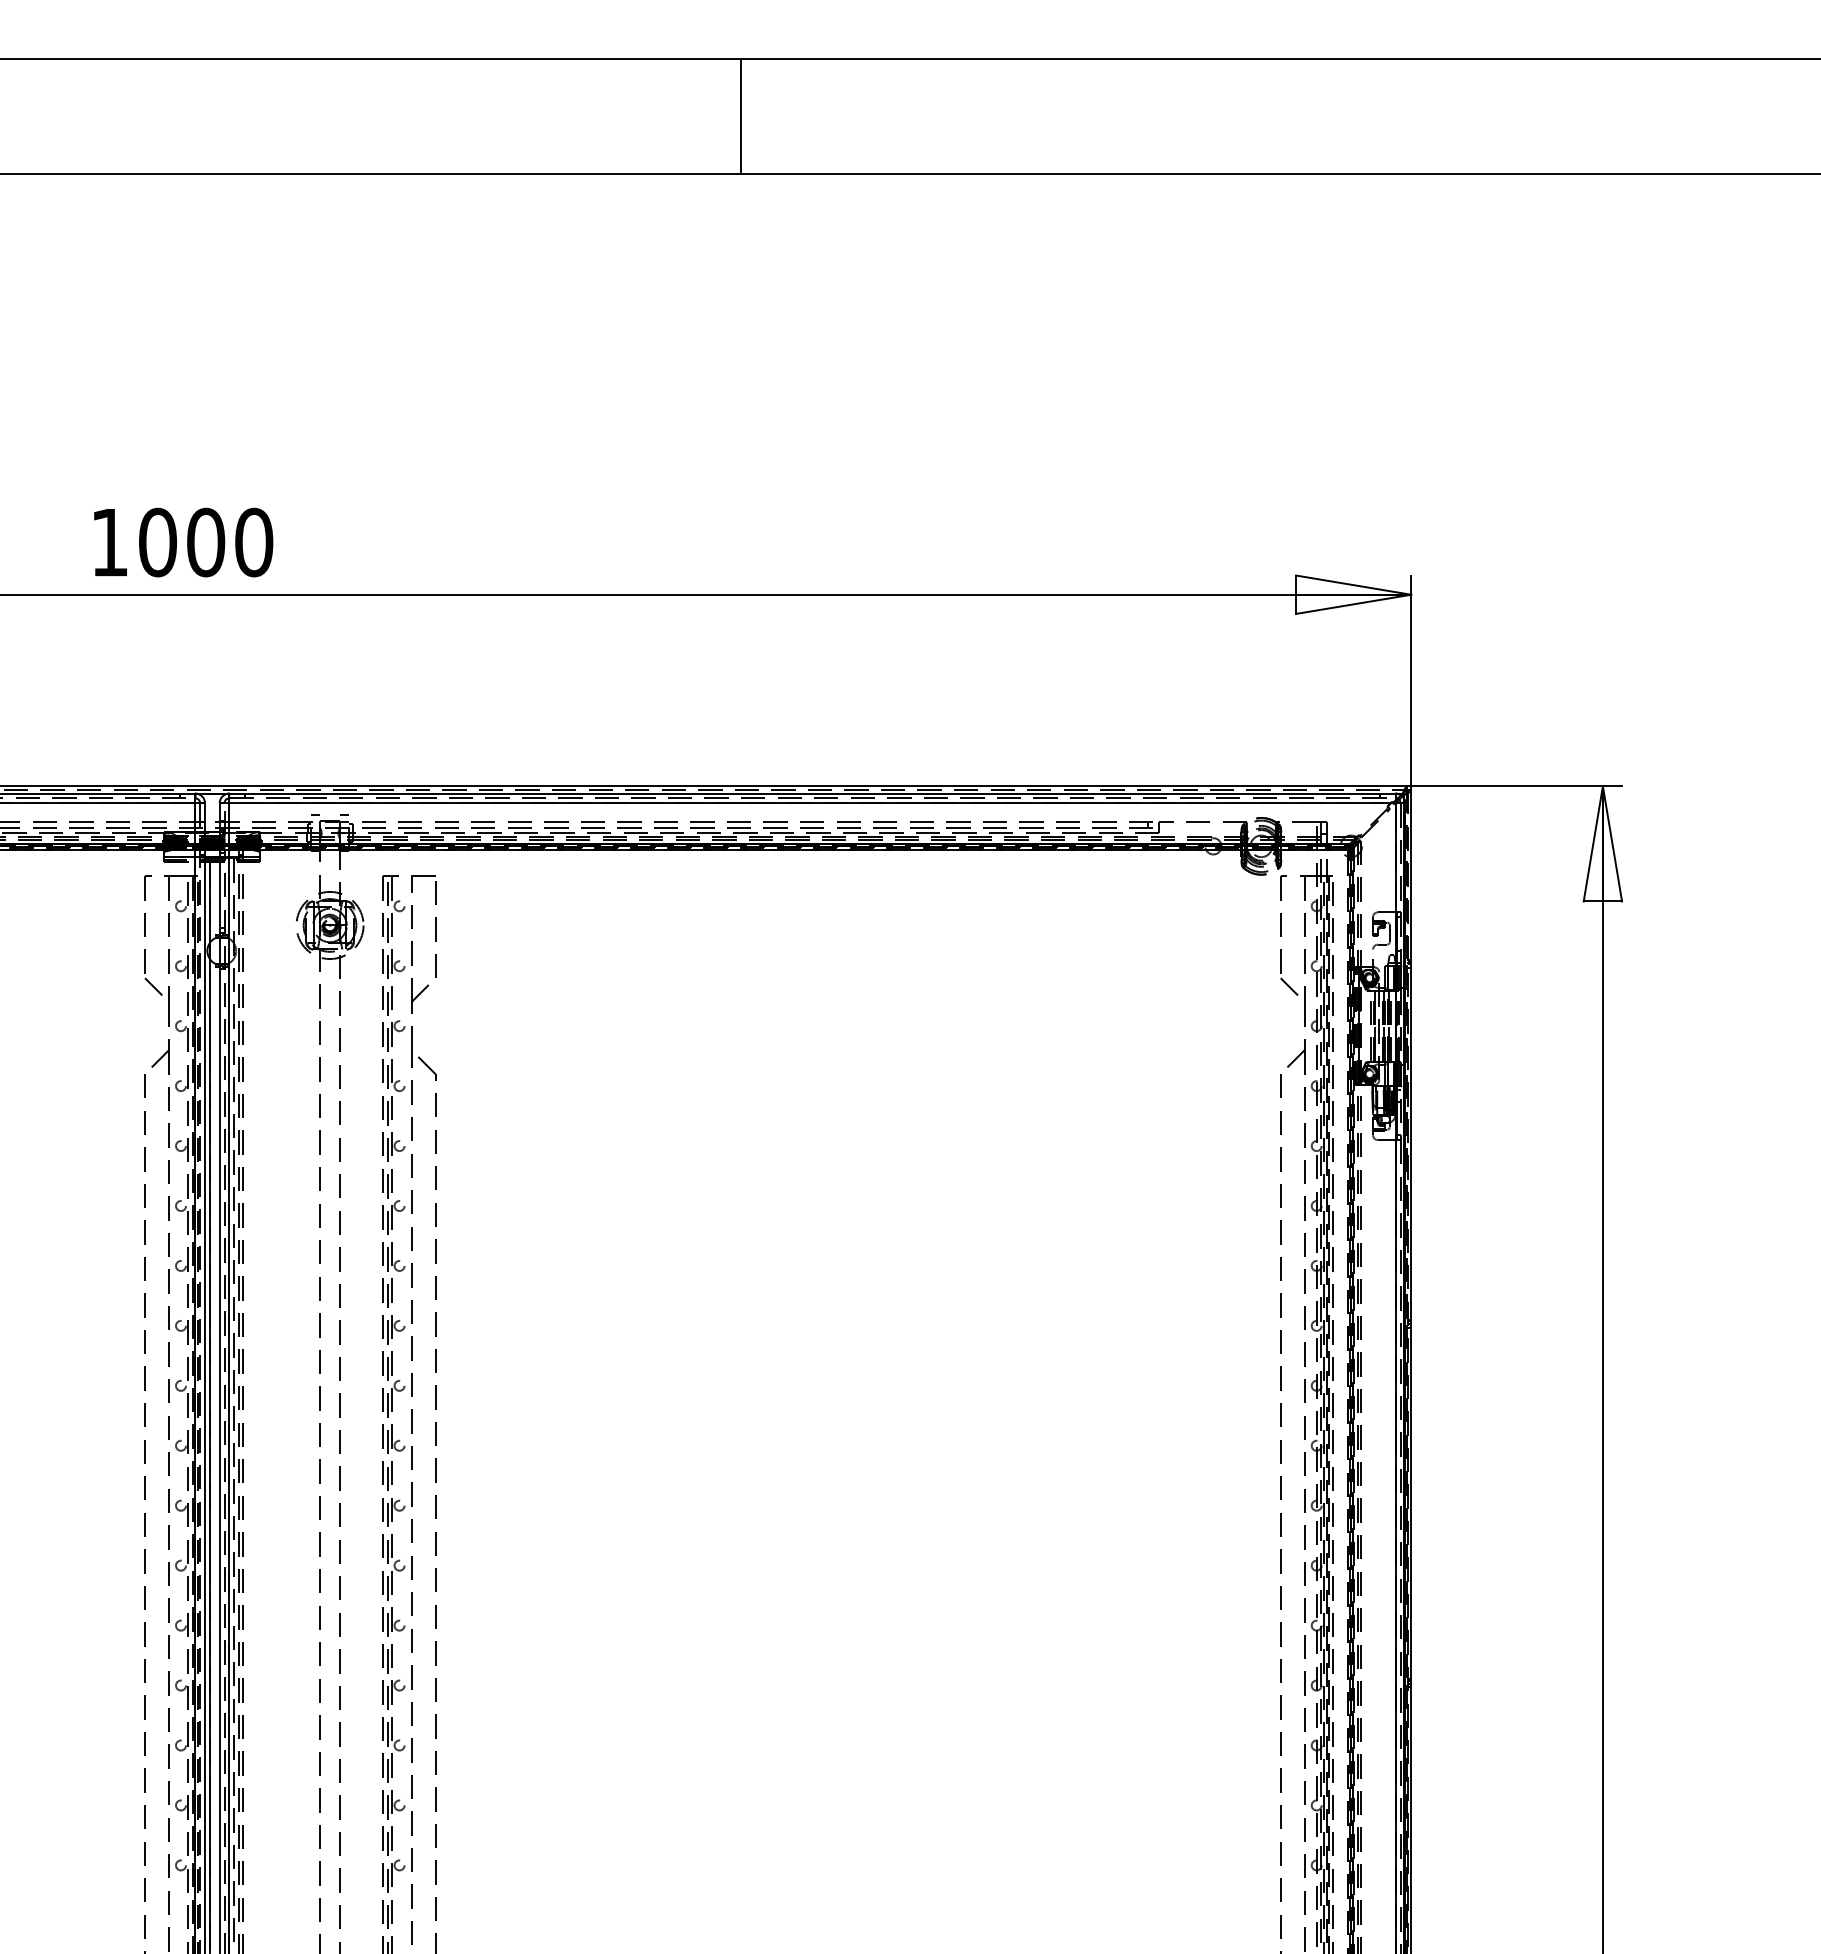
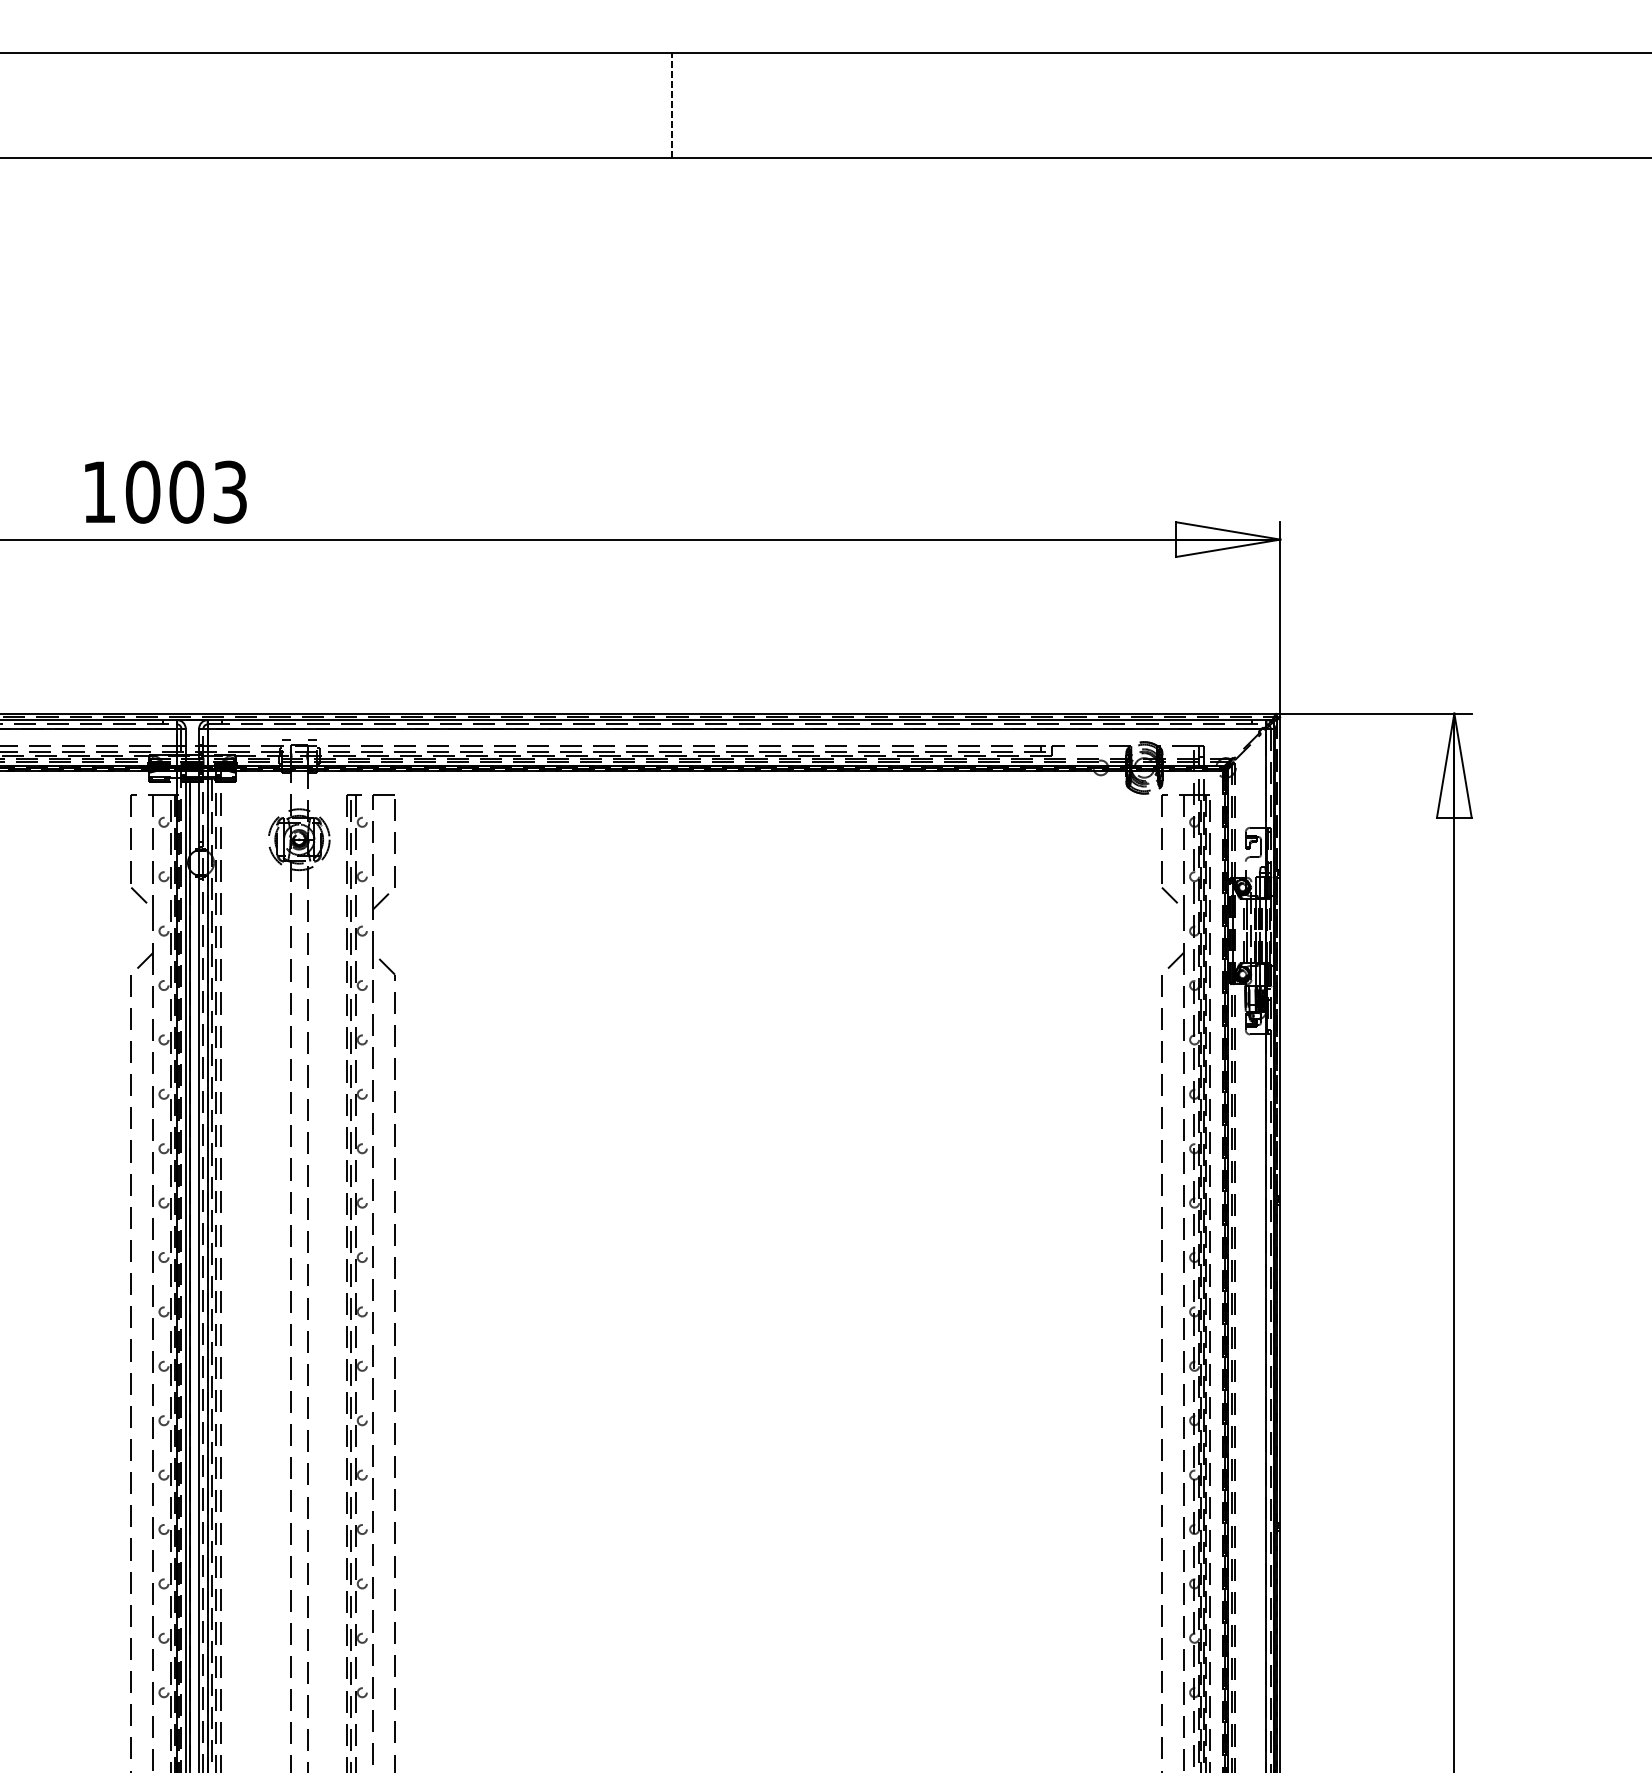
line: (740, 116) -> (671, 105), solid -> dashed
text: (254, 542) -> (230, 492), 1000 -> 1003

